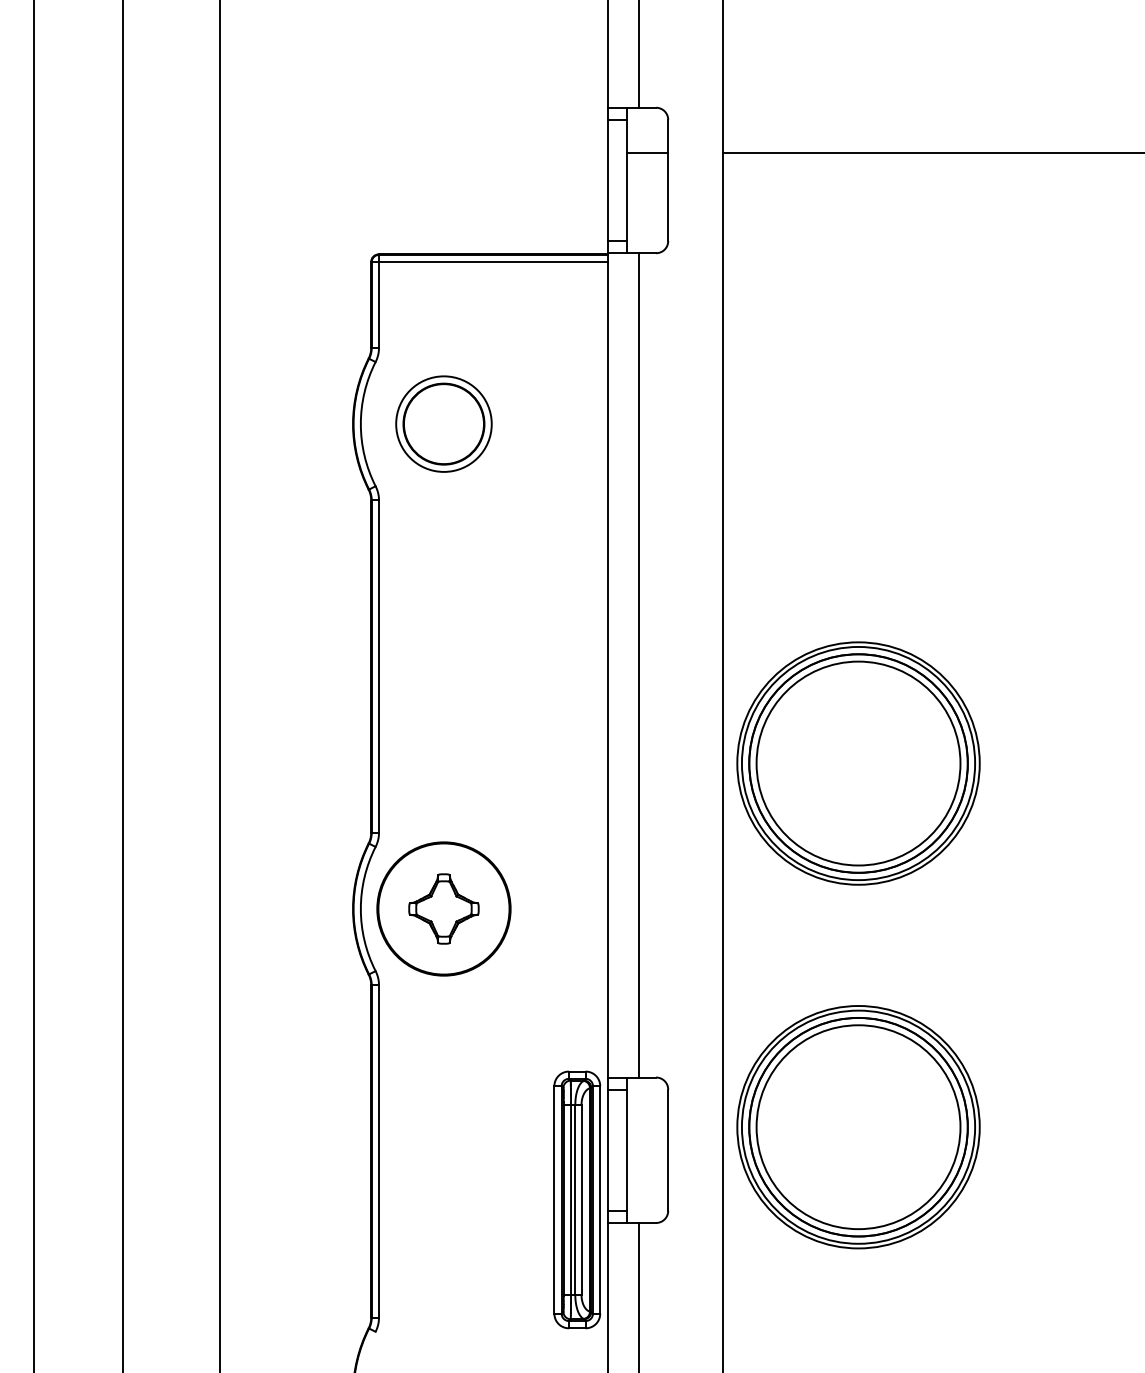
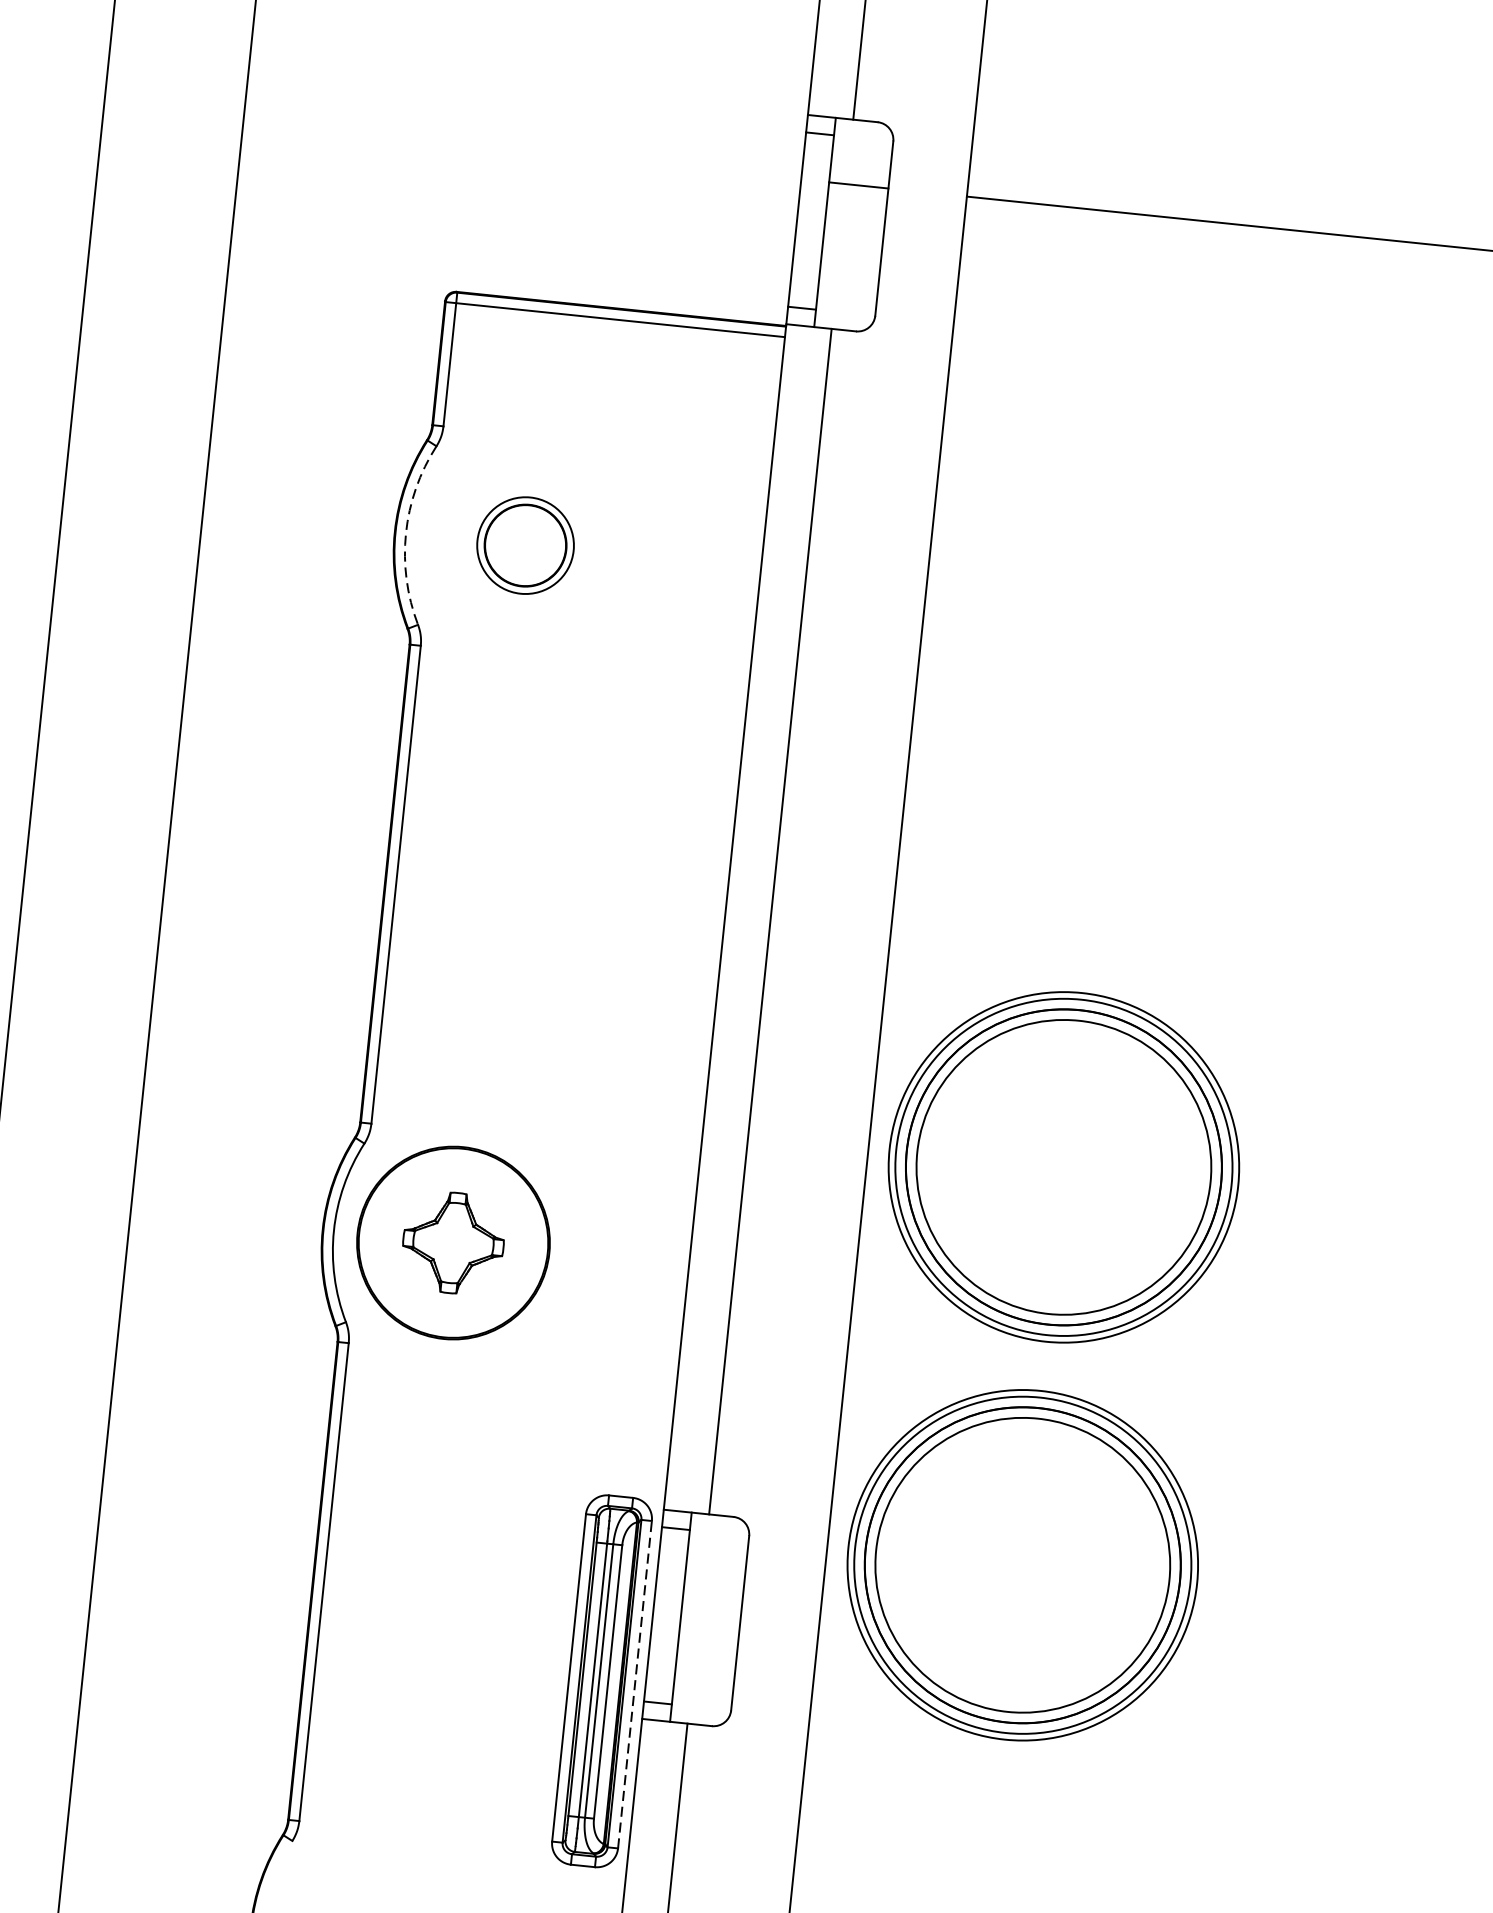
part: (443, 423) -> (524, 544), size x0.7
arc: (360, 424) -> (405, 533), solid -> dashed
part: (858, 763) -> (1063, 1167), moved
part: (858, 1127) -> (1022, 1565), moved
line: (600, 1199) -> (635, 1684), solid -> dashed

